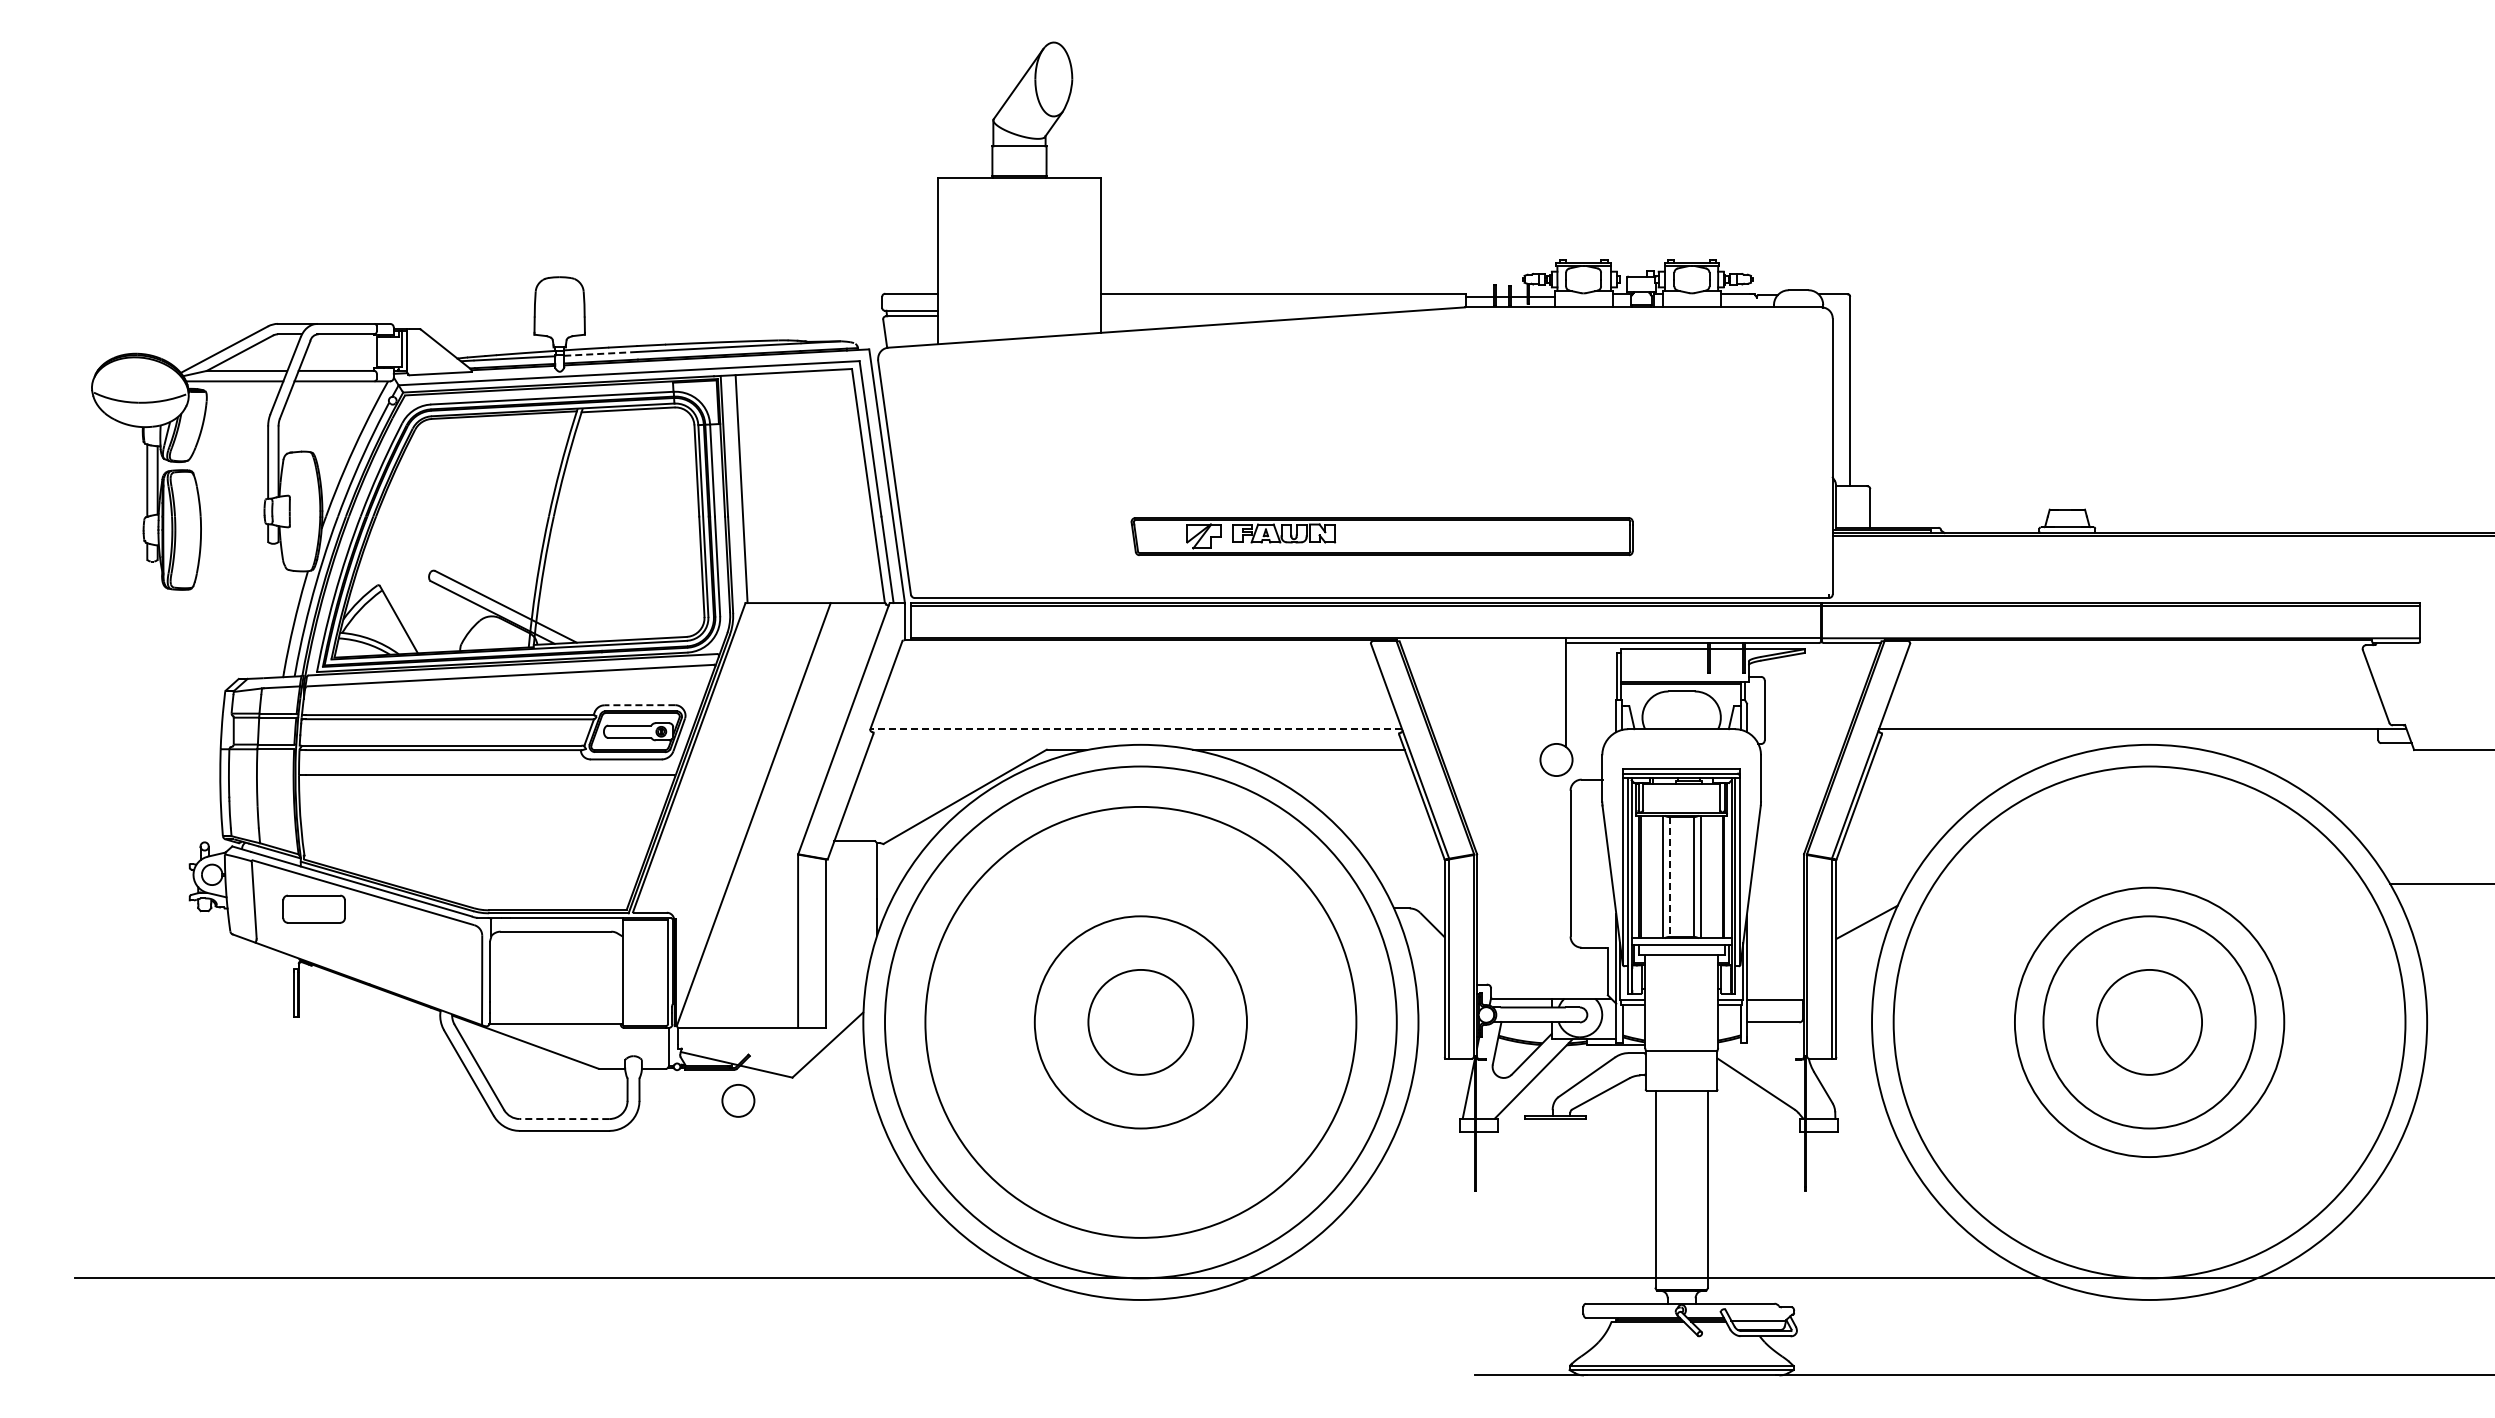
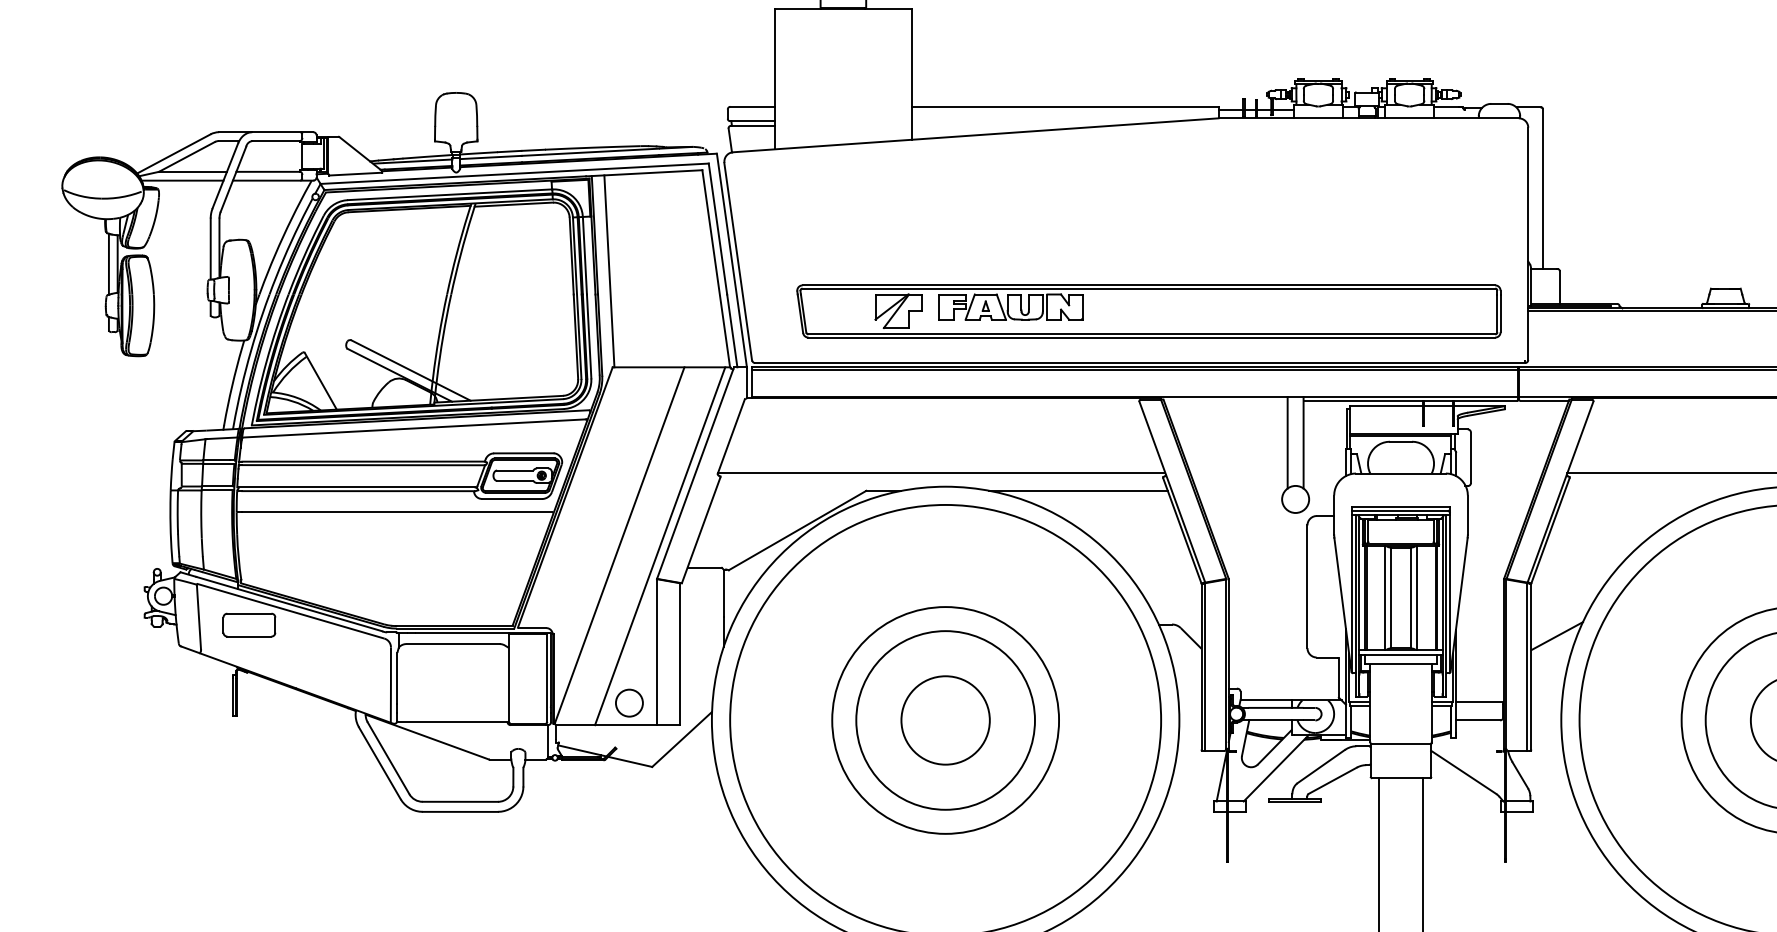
line: (600, 353) -> (490, 157), dashed -> solid
part: (1381, 536) -> (1148, 311), size x1.67
line: (1547, 692) -> (1288, 442), added
line: (639, 705) -> (523, 453), dashed -> solid
line: (1136, 728) -> (941, 472), dashed -> solid
line: (801, 815) -> (659, 546), added
line: (1669, 877) -> (1390, 598), dashed -> solid
circle: (1140, 1022) -> (945, 720), size x0.62
circle: (738, 1100) -> (629, 702), moved
line: (564, 1119) -> (460, 802), dashed -> solid

